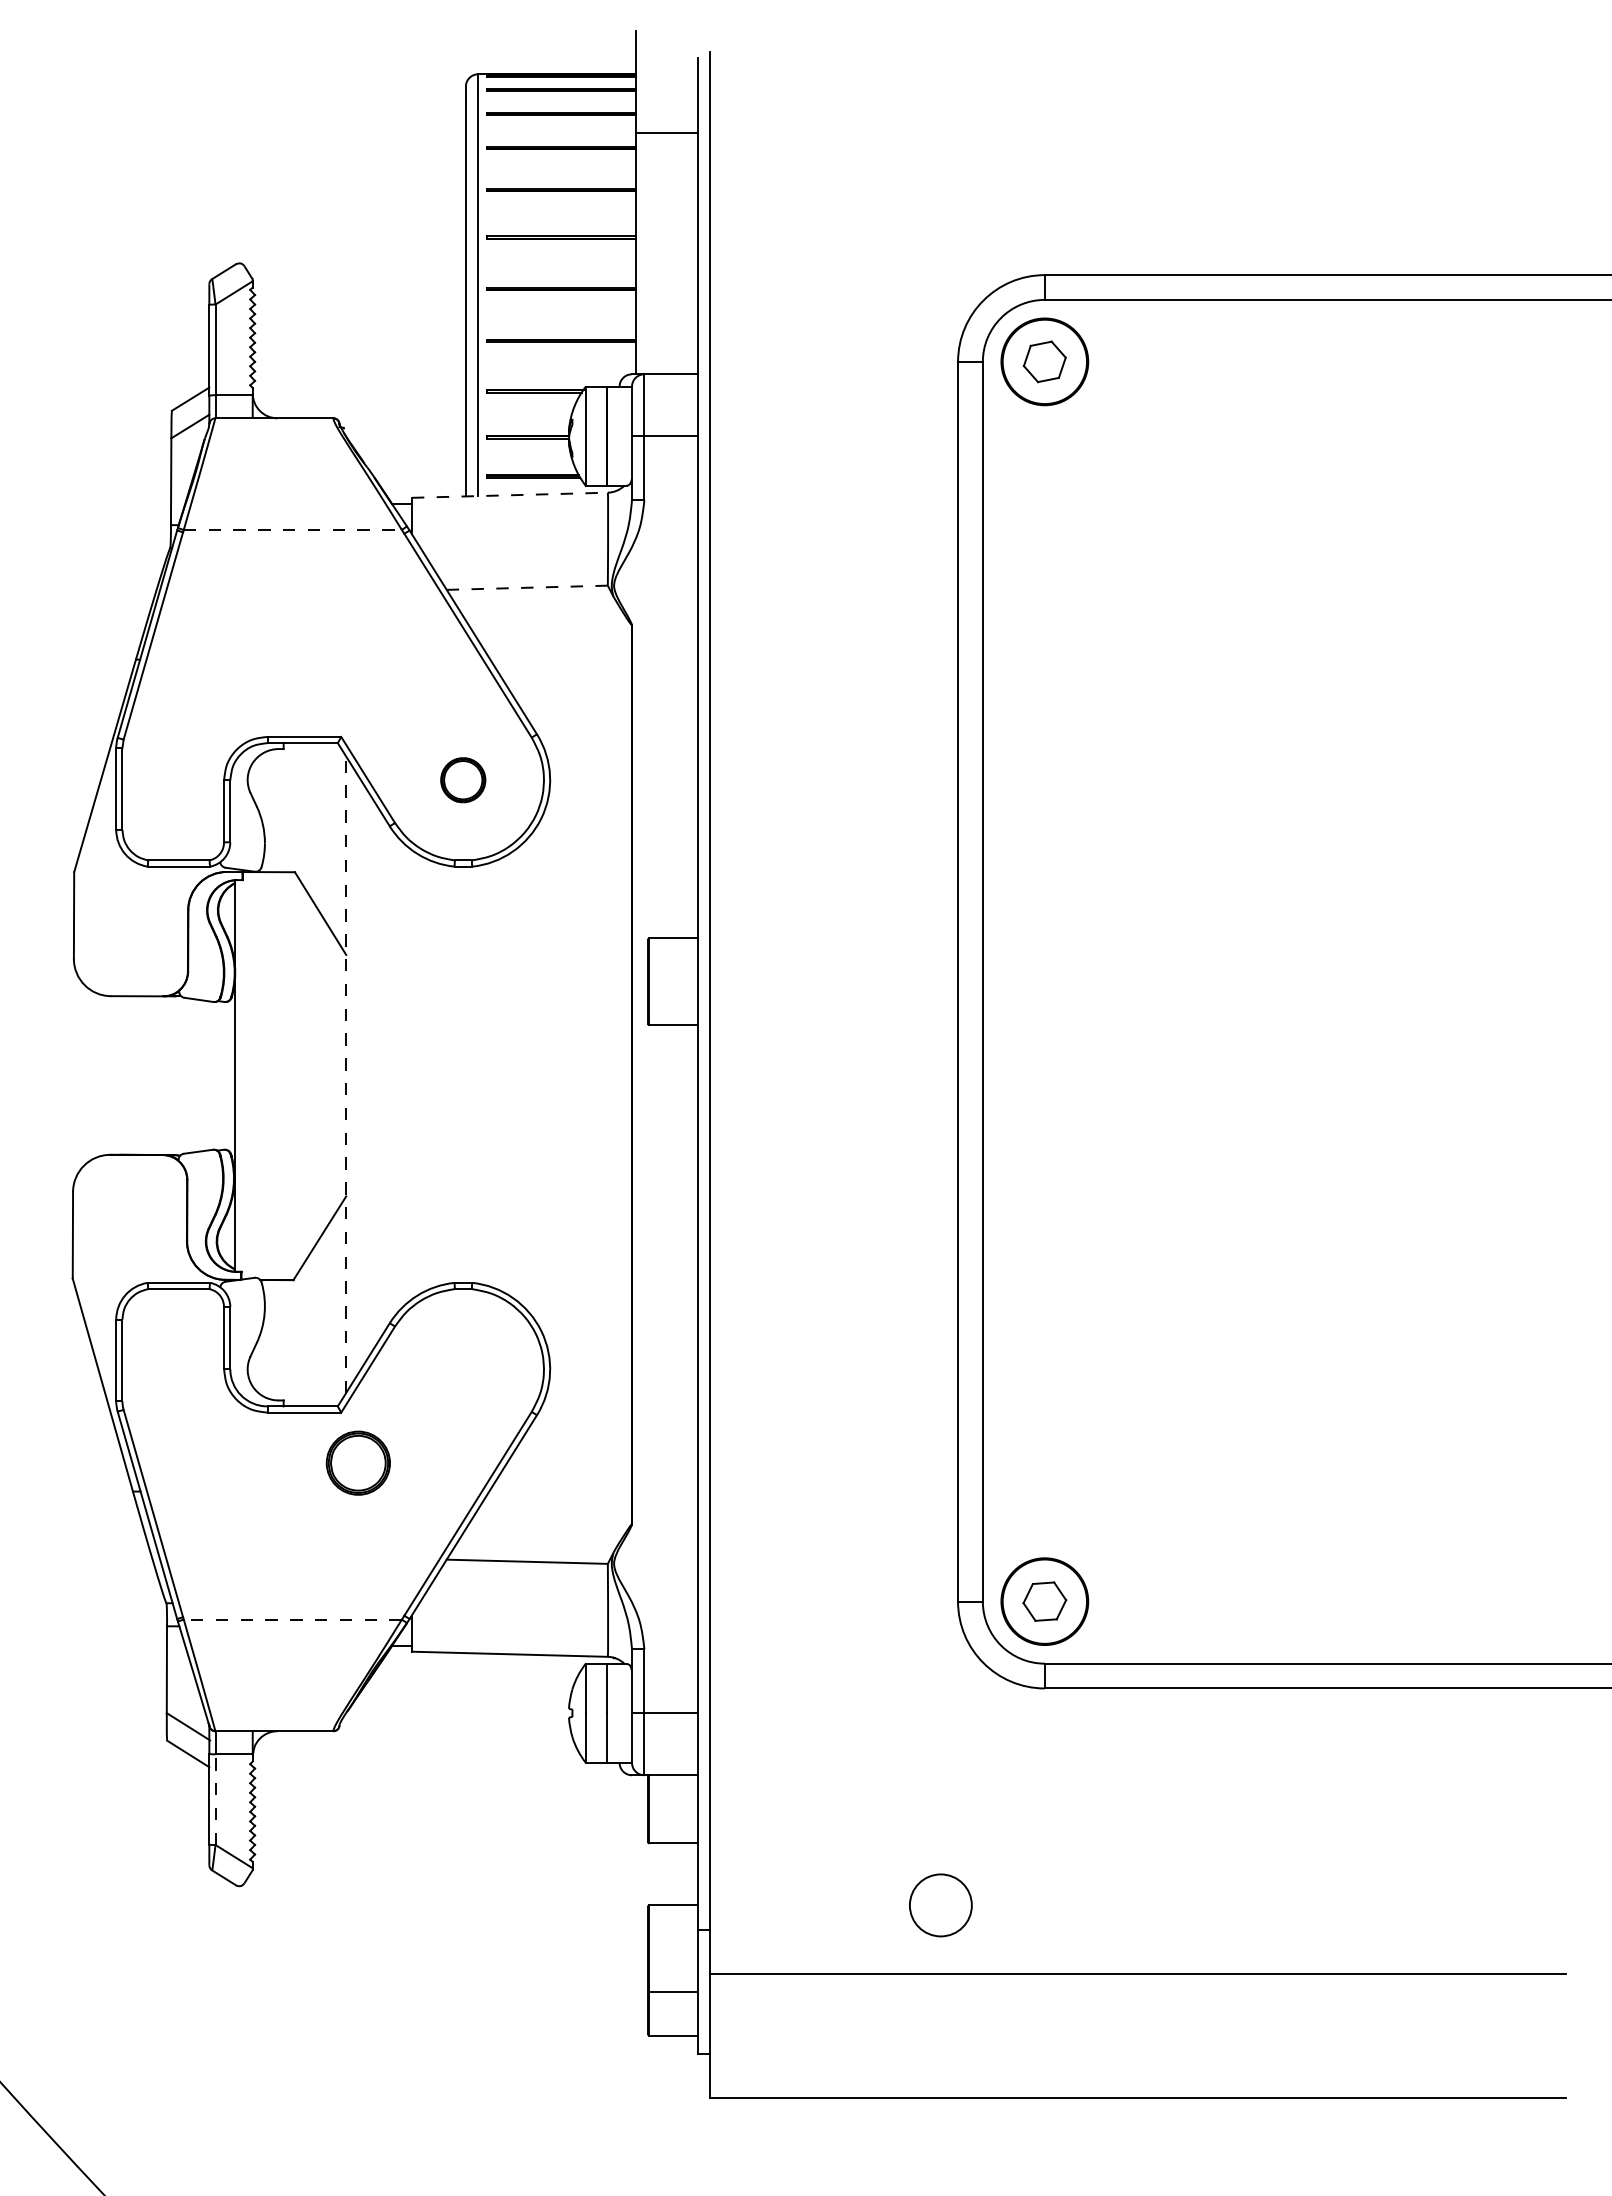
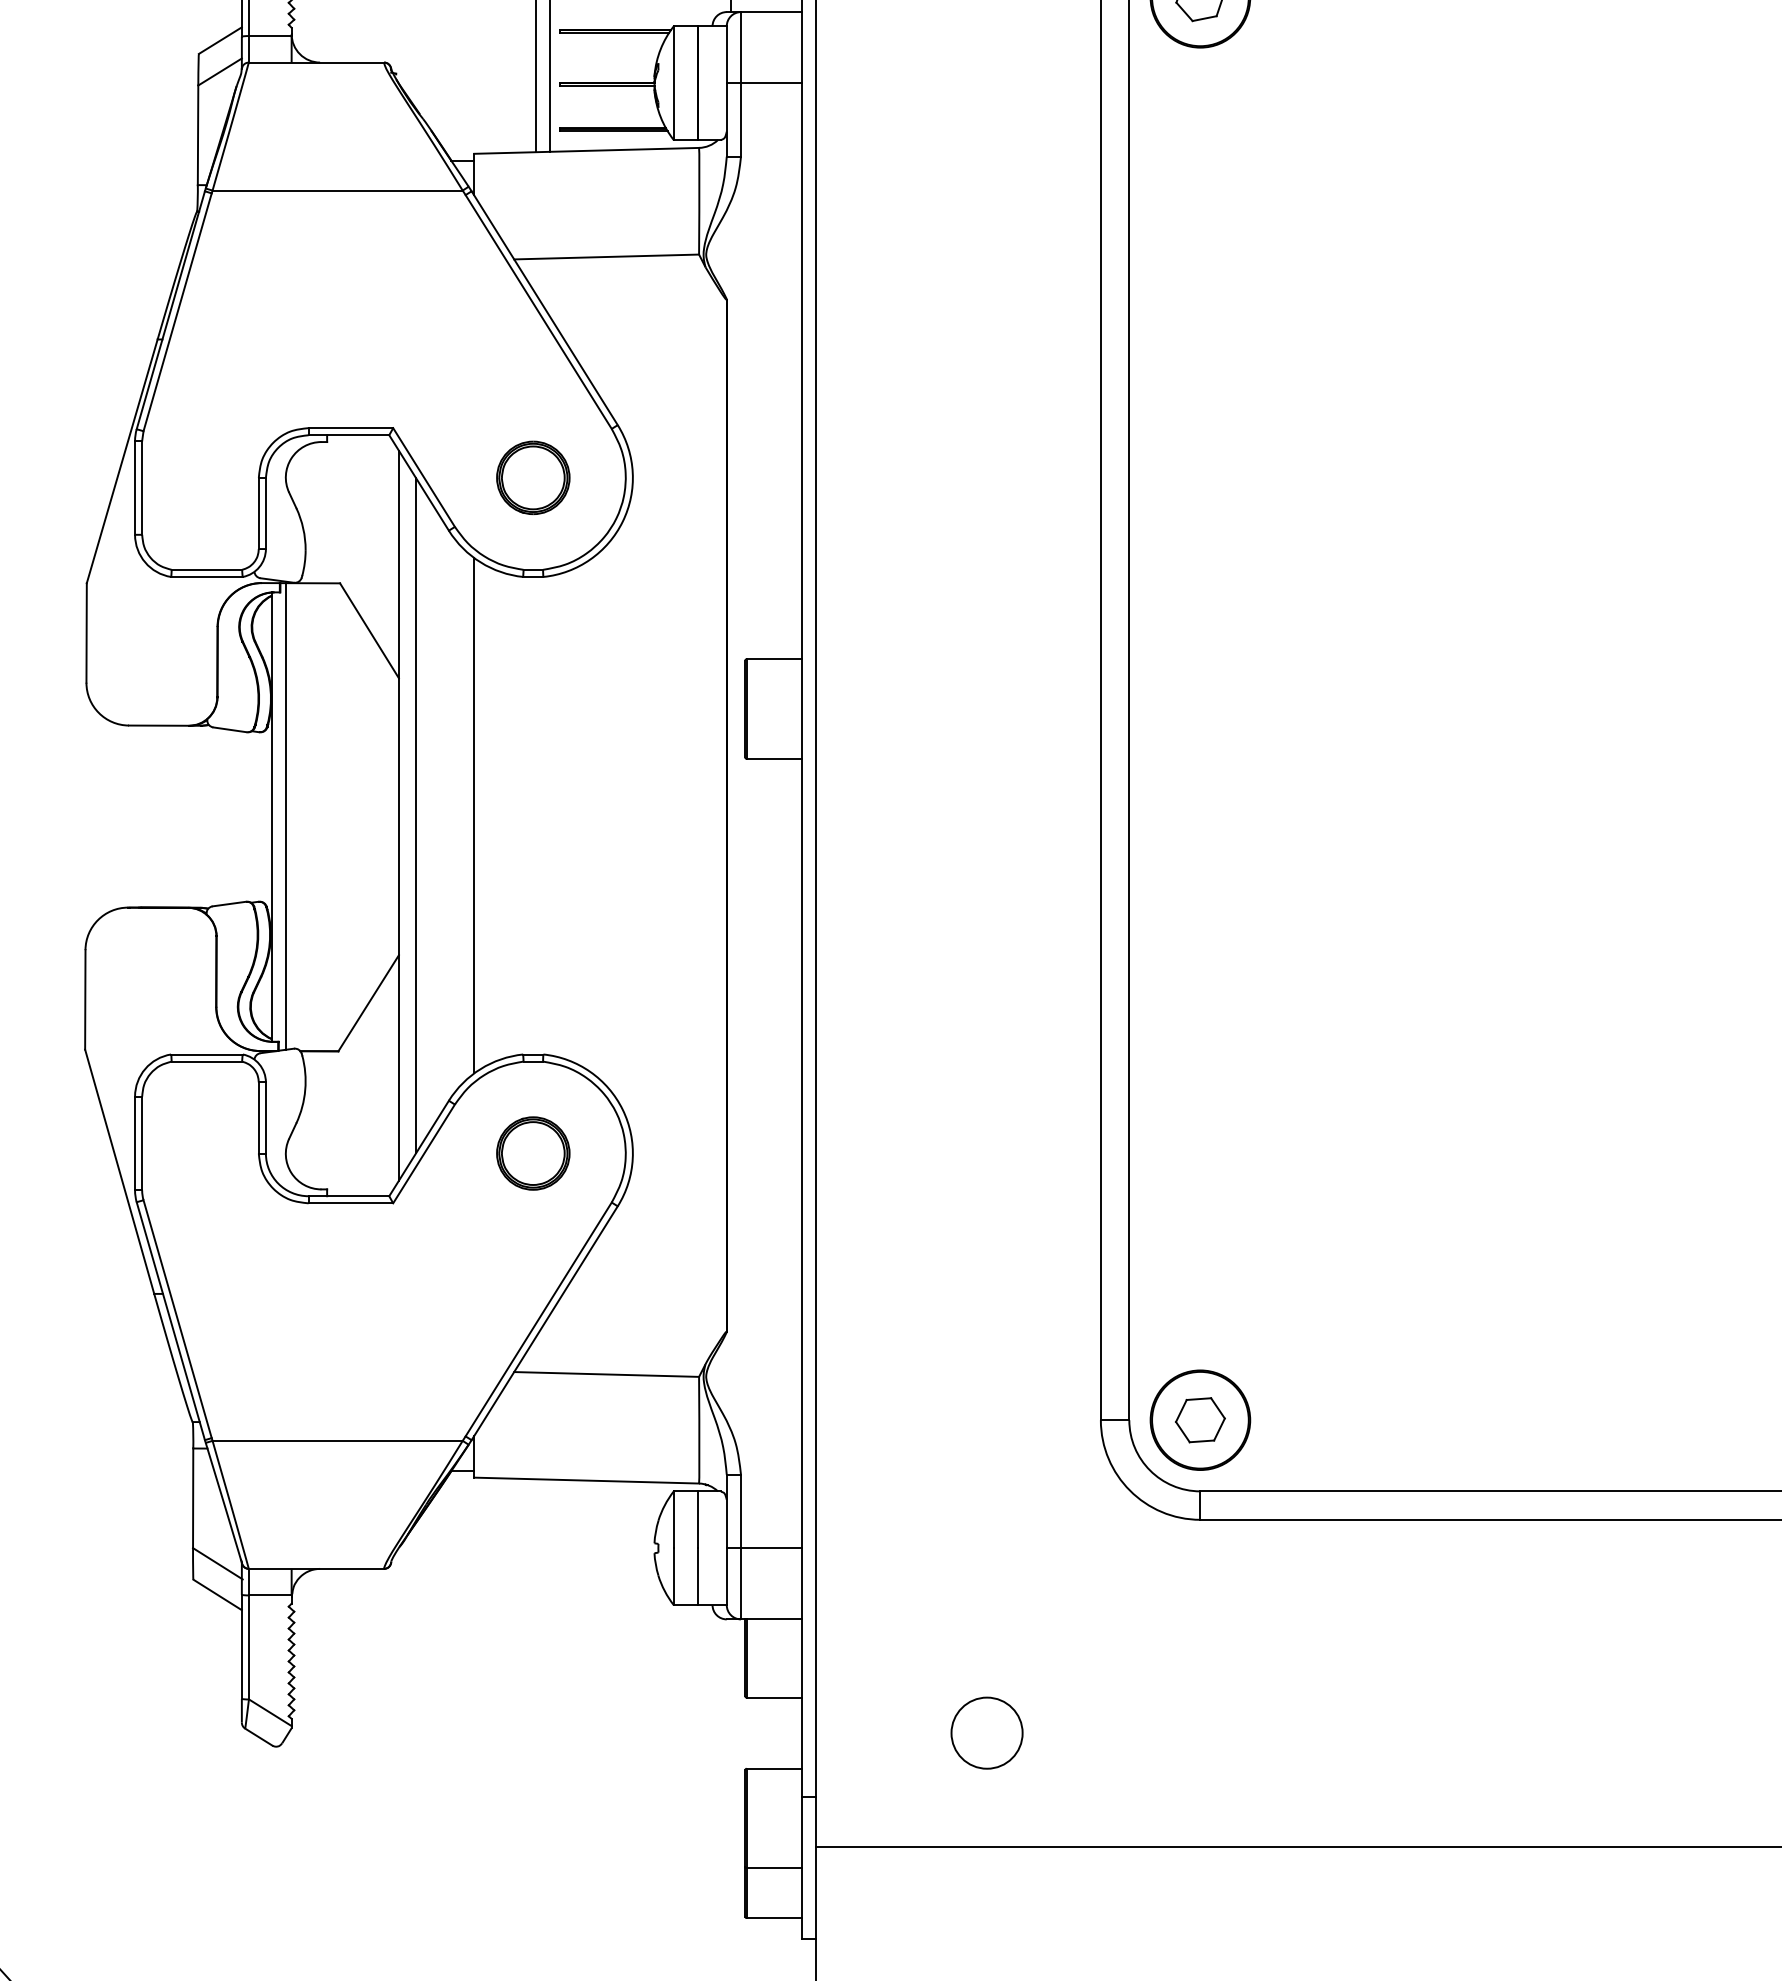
line: (509, 495) -> (586, 151), dashed -> solid
line: (293, 529) -> (338, 190), dashed -> solid
line: (527, 587) -> (606, 256), dashed -> solid
part: (462, 779) -> (532, 476), size x1.43
line: (346, 1074) -> (399, 815), dashed -> solid
line: (361, 1074) -> (416, 815), added
line: (411, 1074) -> (473, 815), added
line: (247, 1075) -> (285, 816), added
part: (357, 1462) -> (532, 1152), moved
line: (292, 1619) -> (337, 1440), dashed -> solid
line: (215, 1799) -> (248, 1647), dashed -> solid
circle: (940, 1905) -> (986, 1733), moved

